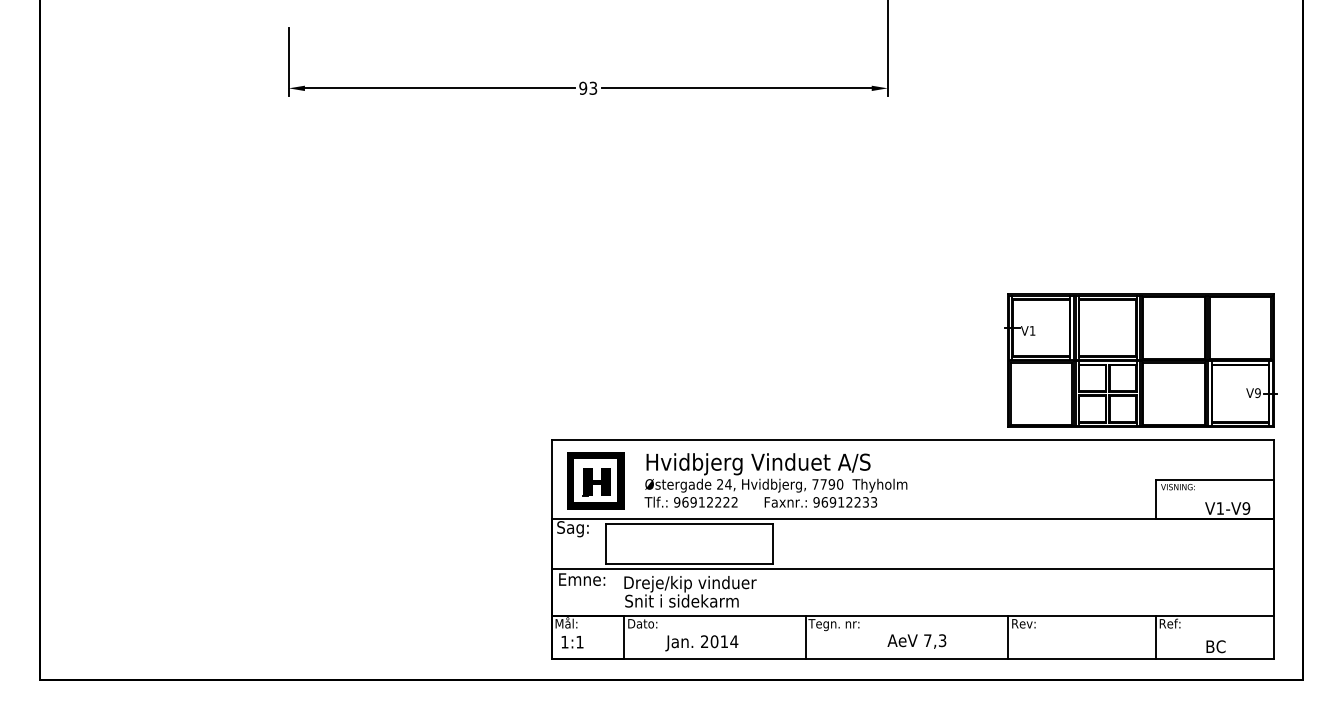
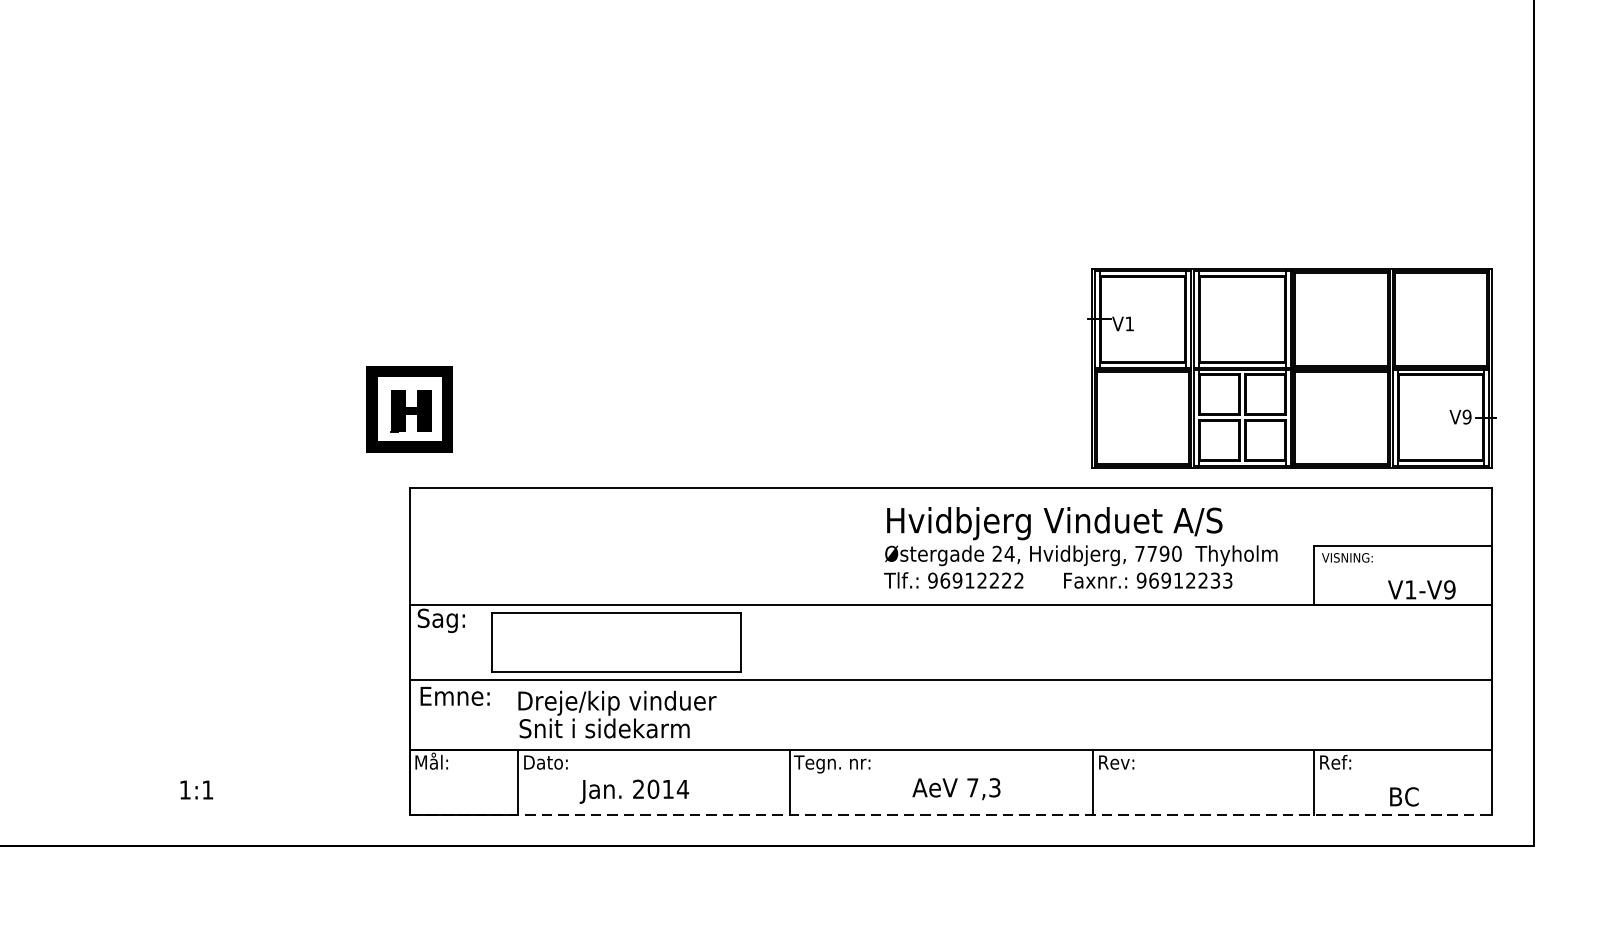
part: (595, 480) -> (409, 408), moved
text: (775, 480) -> (1080, 547), moved
text: (572, 642) -> (196, 790), moved
line: (913, 658) -> (951, 814), solid -> dashed

